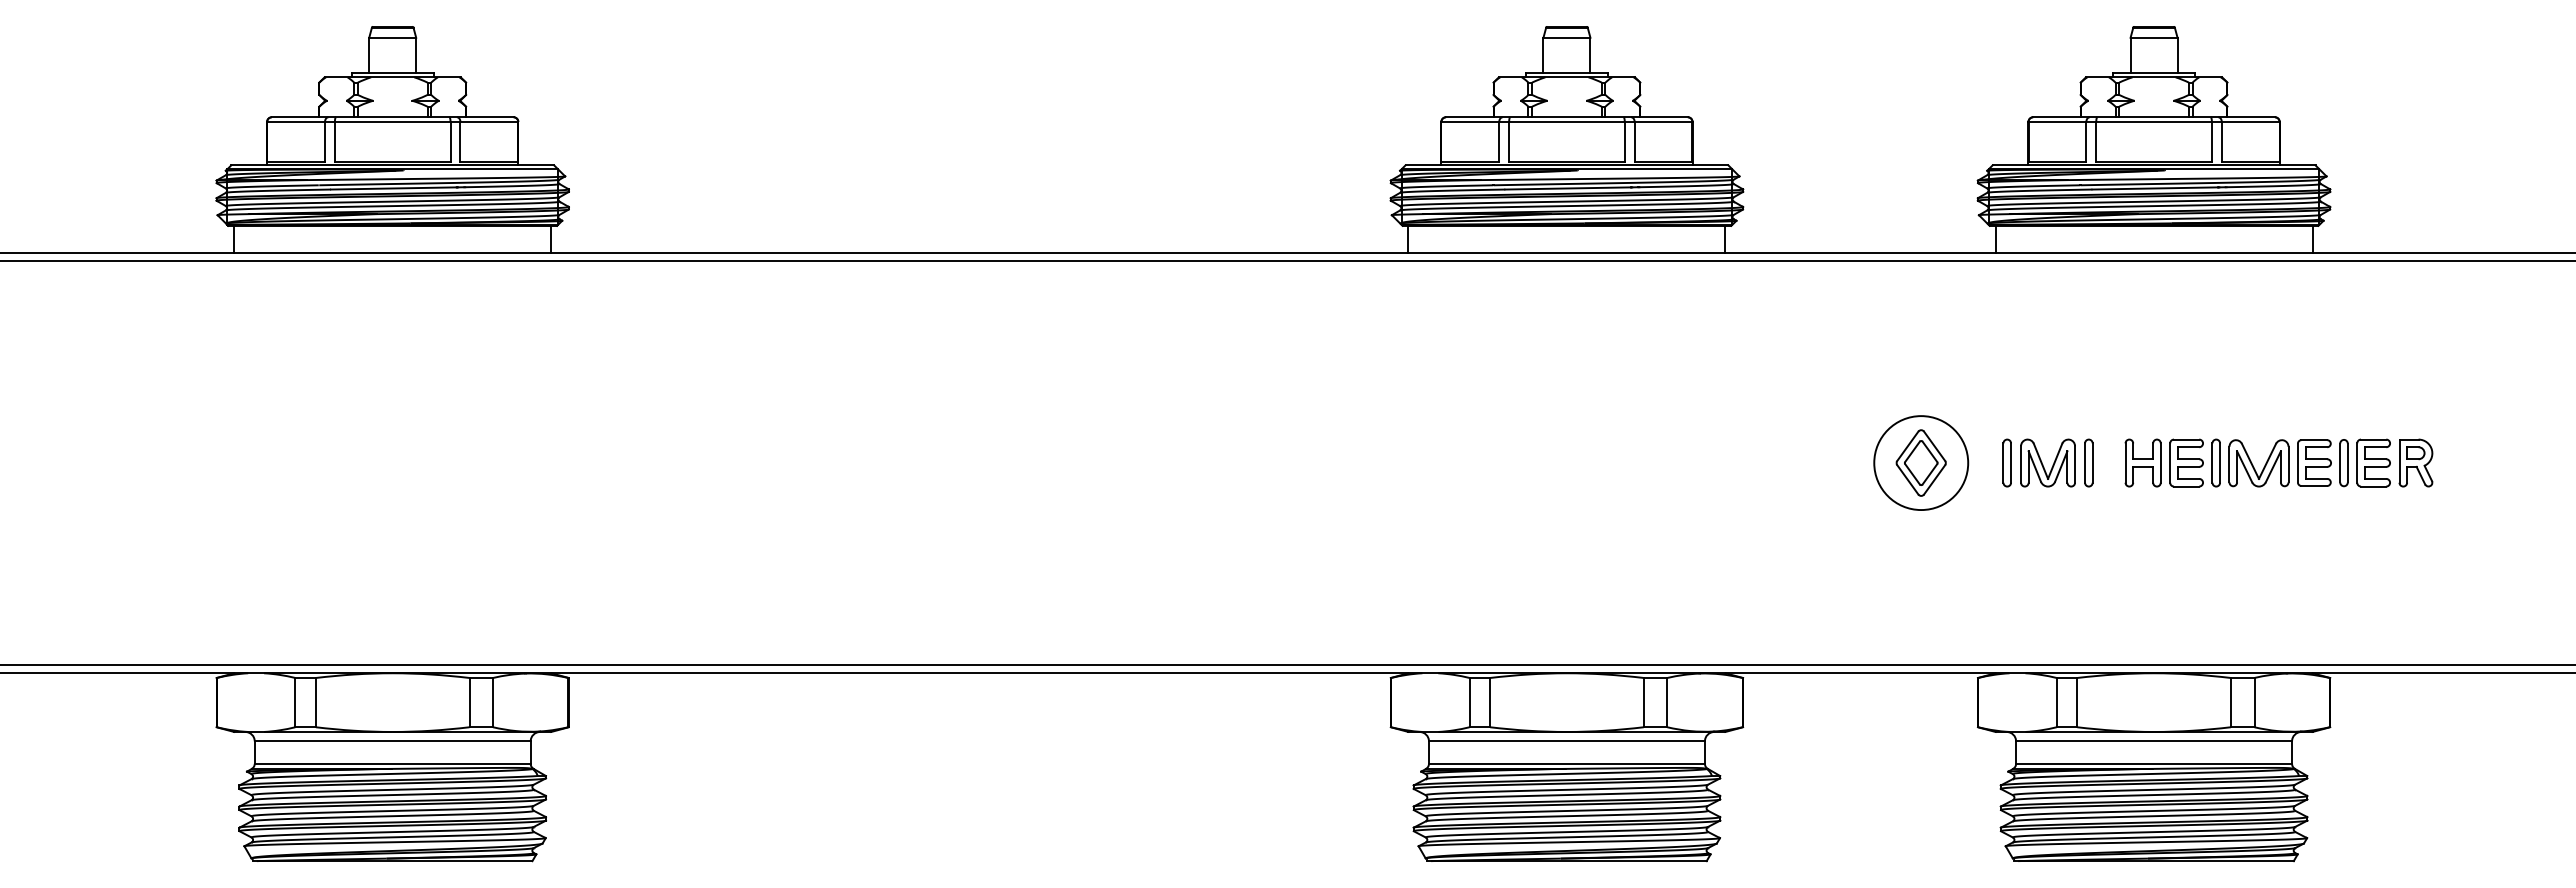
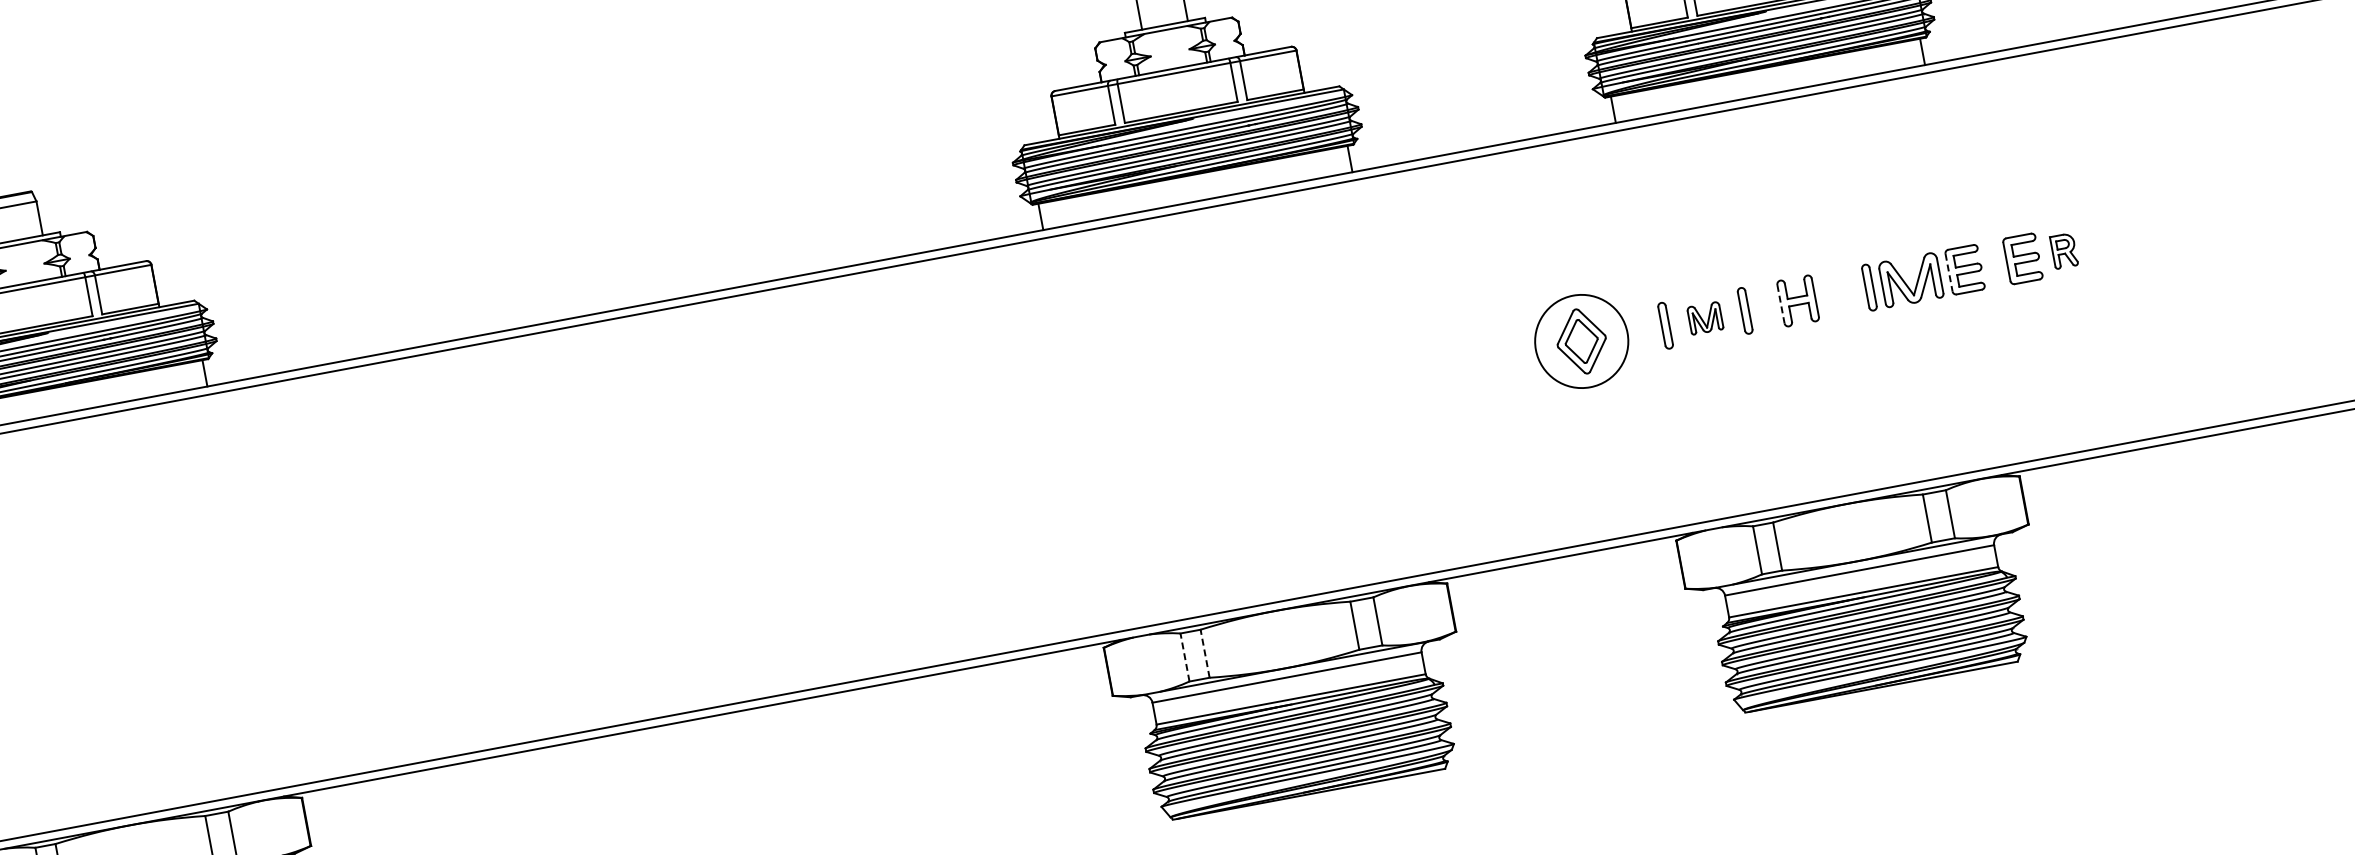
part: (2047, 462) -> (1704, 317), size x0.6
part: (2186, 462) -> (1840, 292), removed
part: (2415, 462) -> (2063, 250), size x0.7
line: (2125, 463) -> (1781, 304), solid -> dashed
line: (2297, 463) -> (1948, 273), solid -> dashed
part: (2343, 463) -> (1993, 264), removed
line: (1469, 702) -> (1184, 657), solid -> dashed
line: (1490, 702) -> (1205, 653), solid -> dashed

